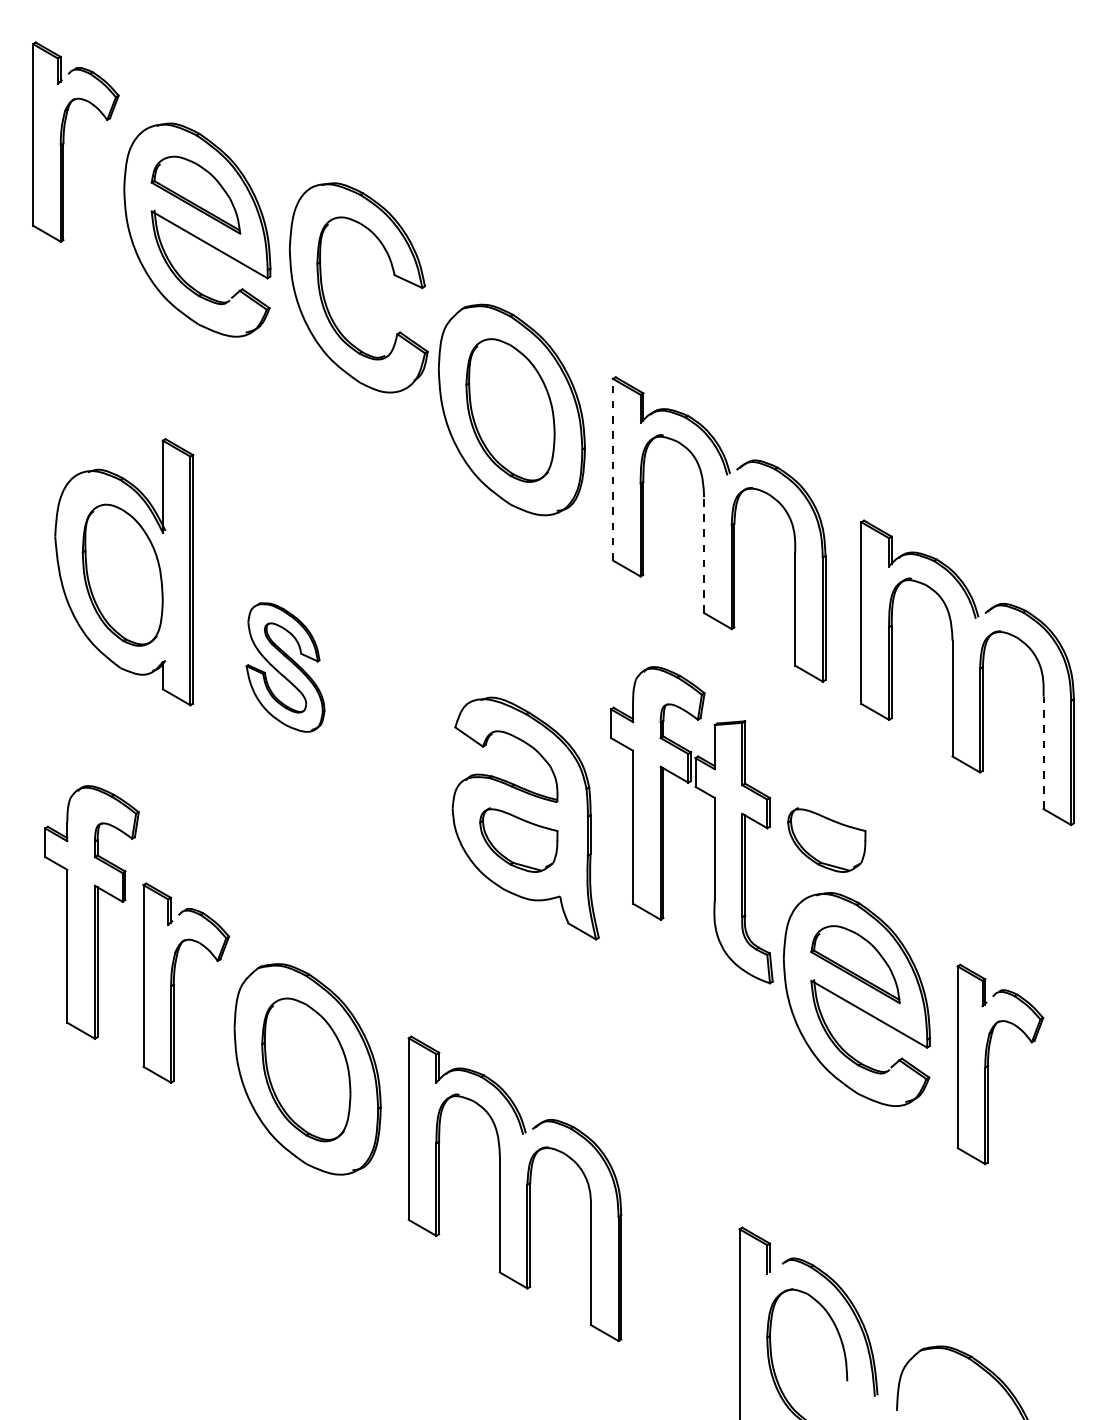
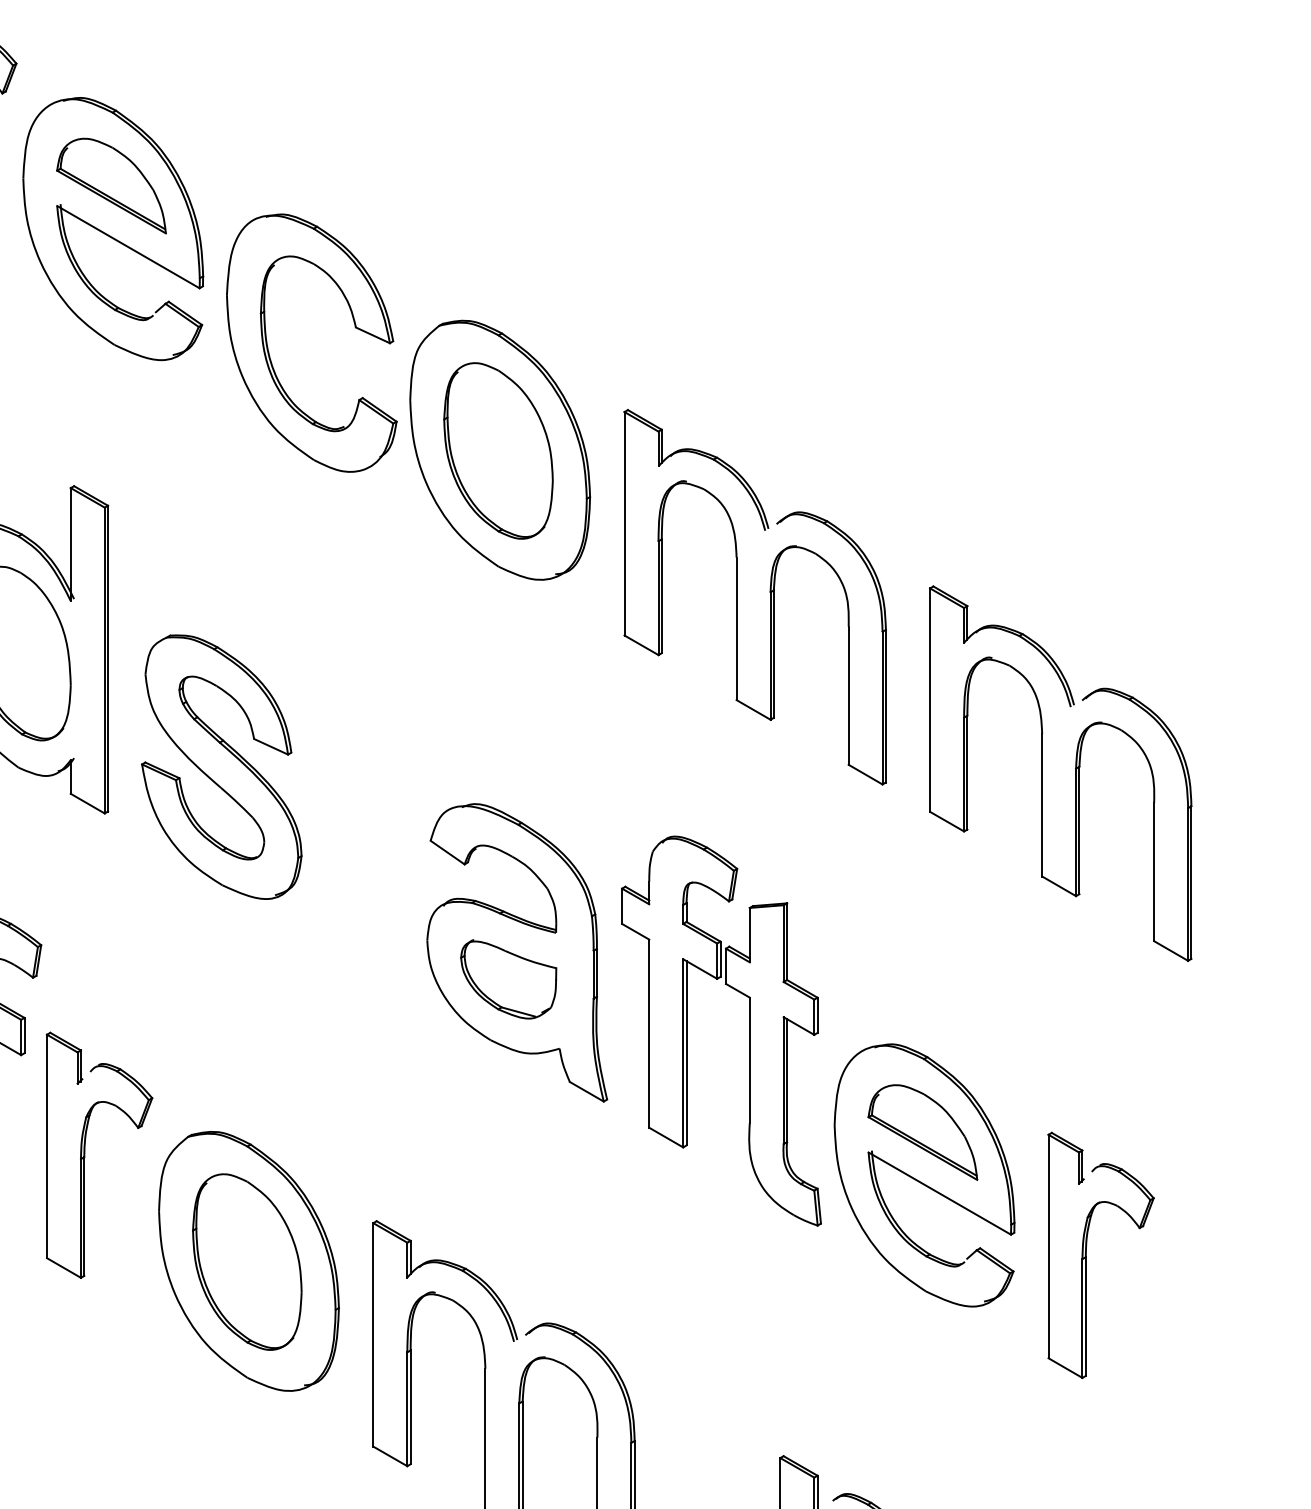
part: (324, 294) -> (269, 351), moved
line: (613, 469) -> (625, 523), dashed -> solid
line: (704, 555) -> (737, 629), dashed -> solid
part: (285, 667) -> (221, 767), size x1.67
line: (1043, 752) -> (1154, 871), dashed -> solid
part: (714, 825) -> (749, 1031), moved
part: (826, 839) -> (887, 978), removed

